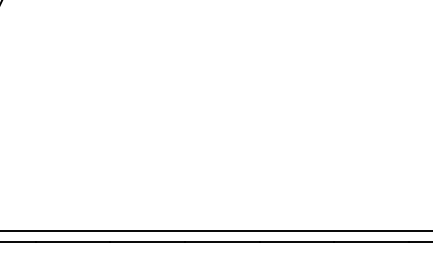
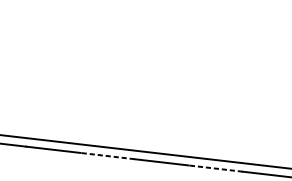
line: (221, 242) -> (107, 156), solid -> dashed
line: (370, 242) -> (215, 168), solid -> dashed

